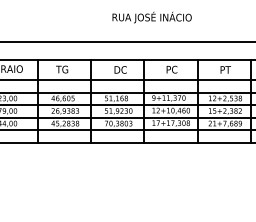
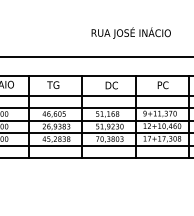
text: (151, 17) -> (130, 33), moved

